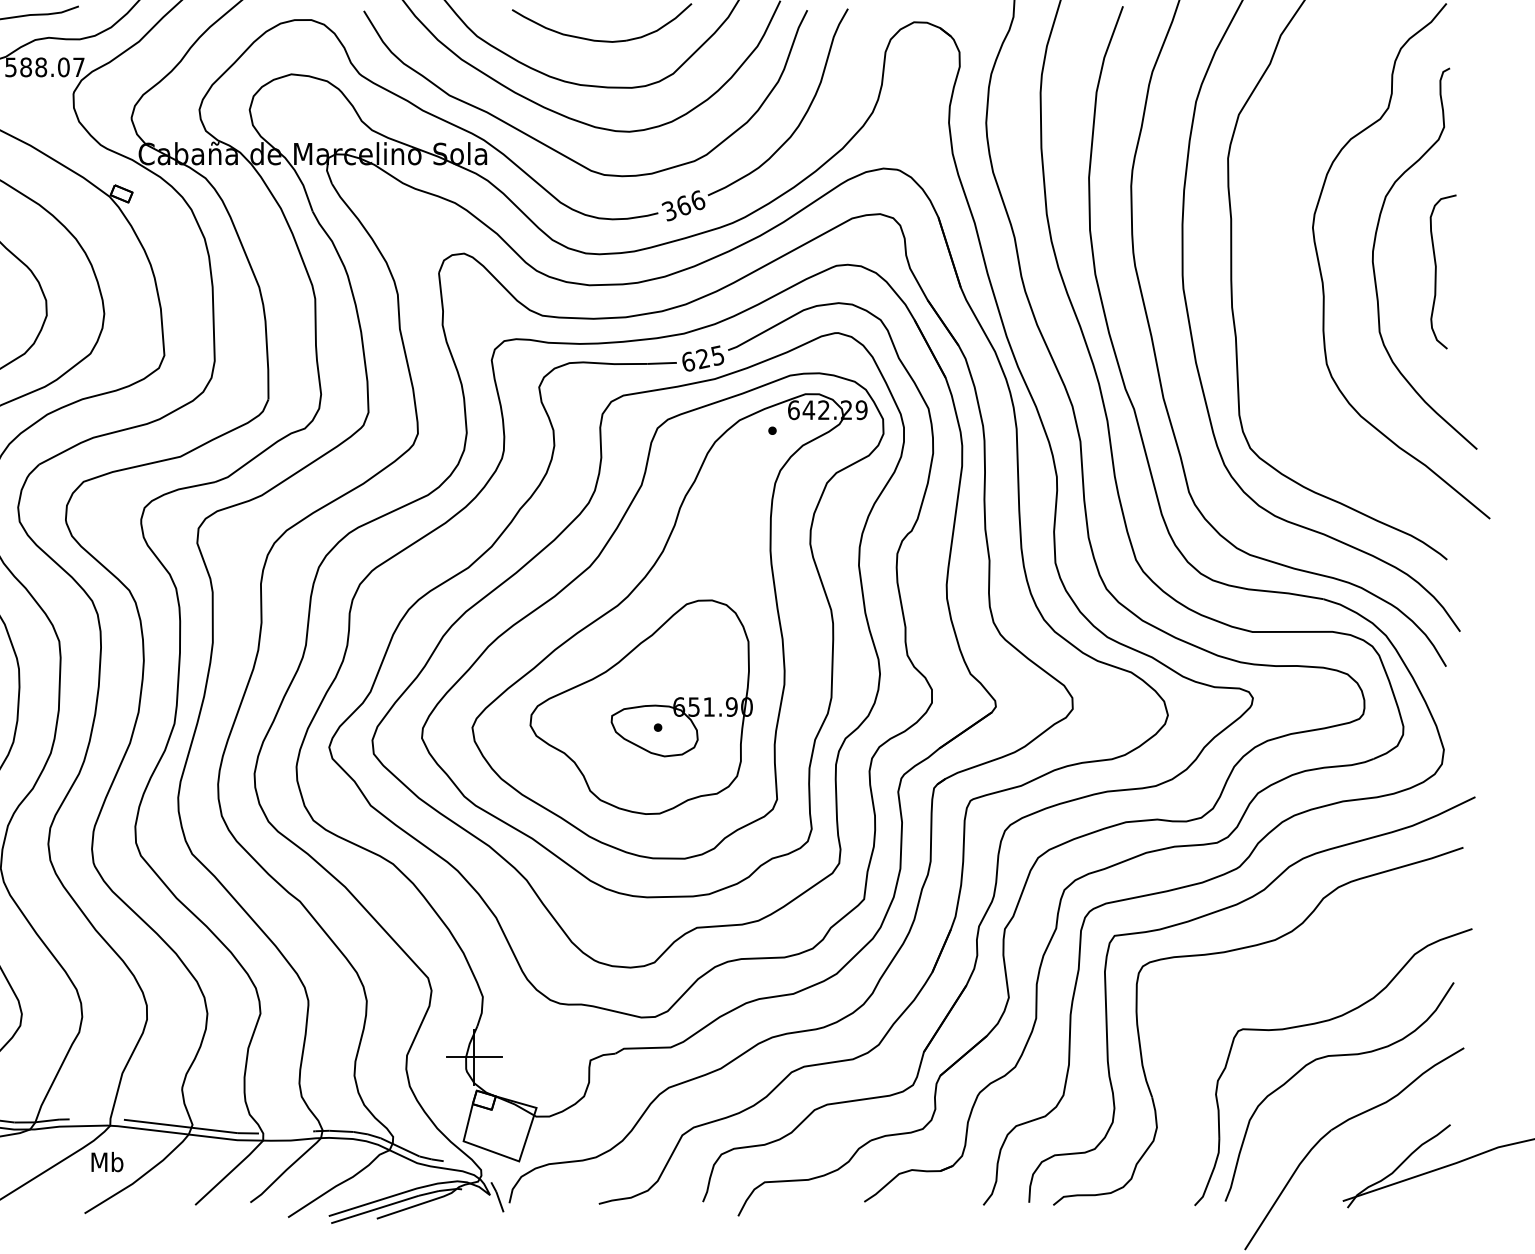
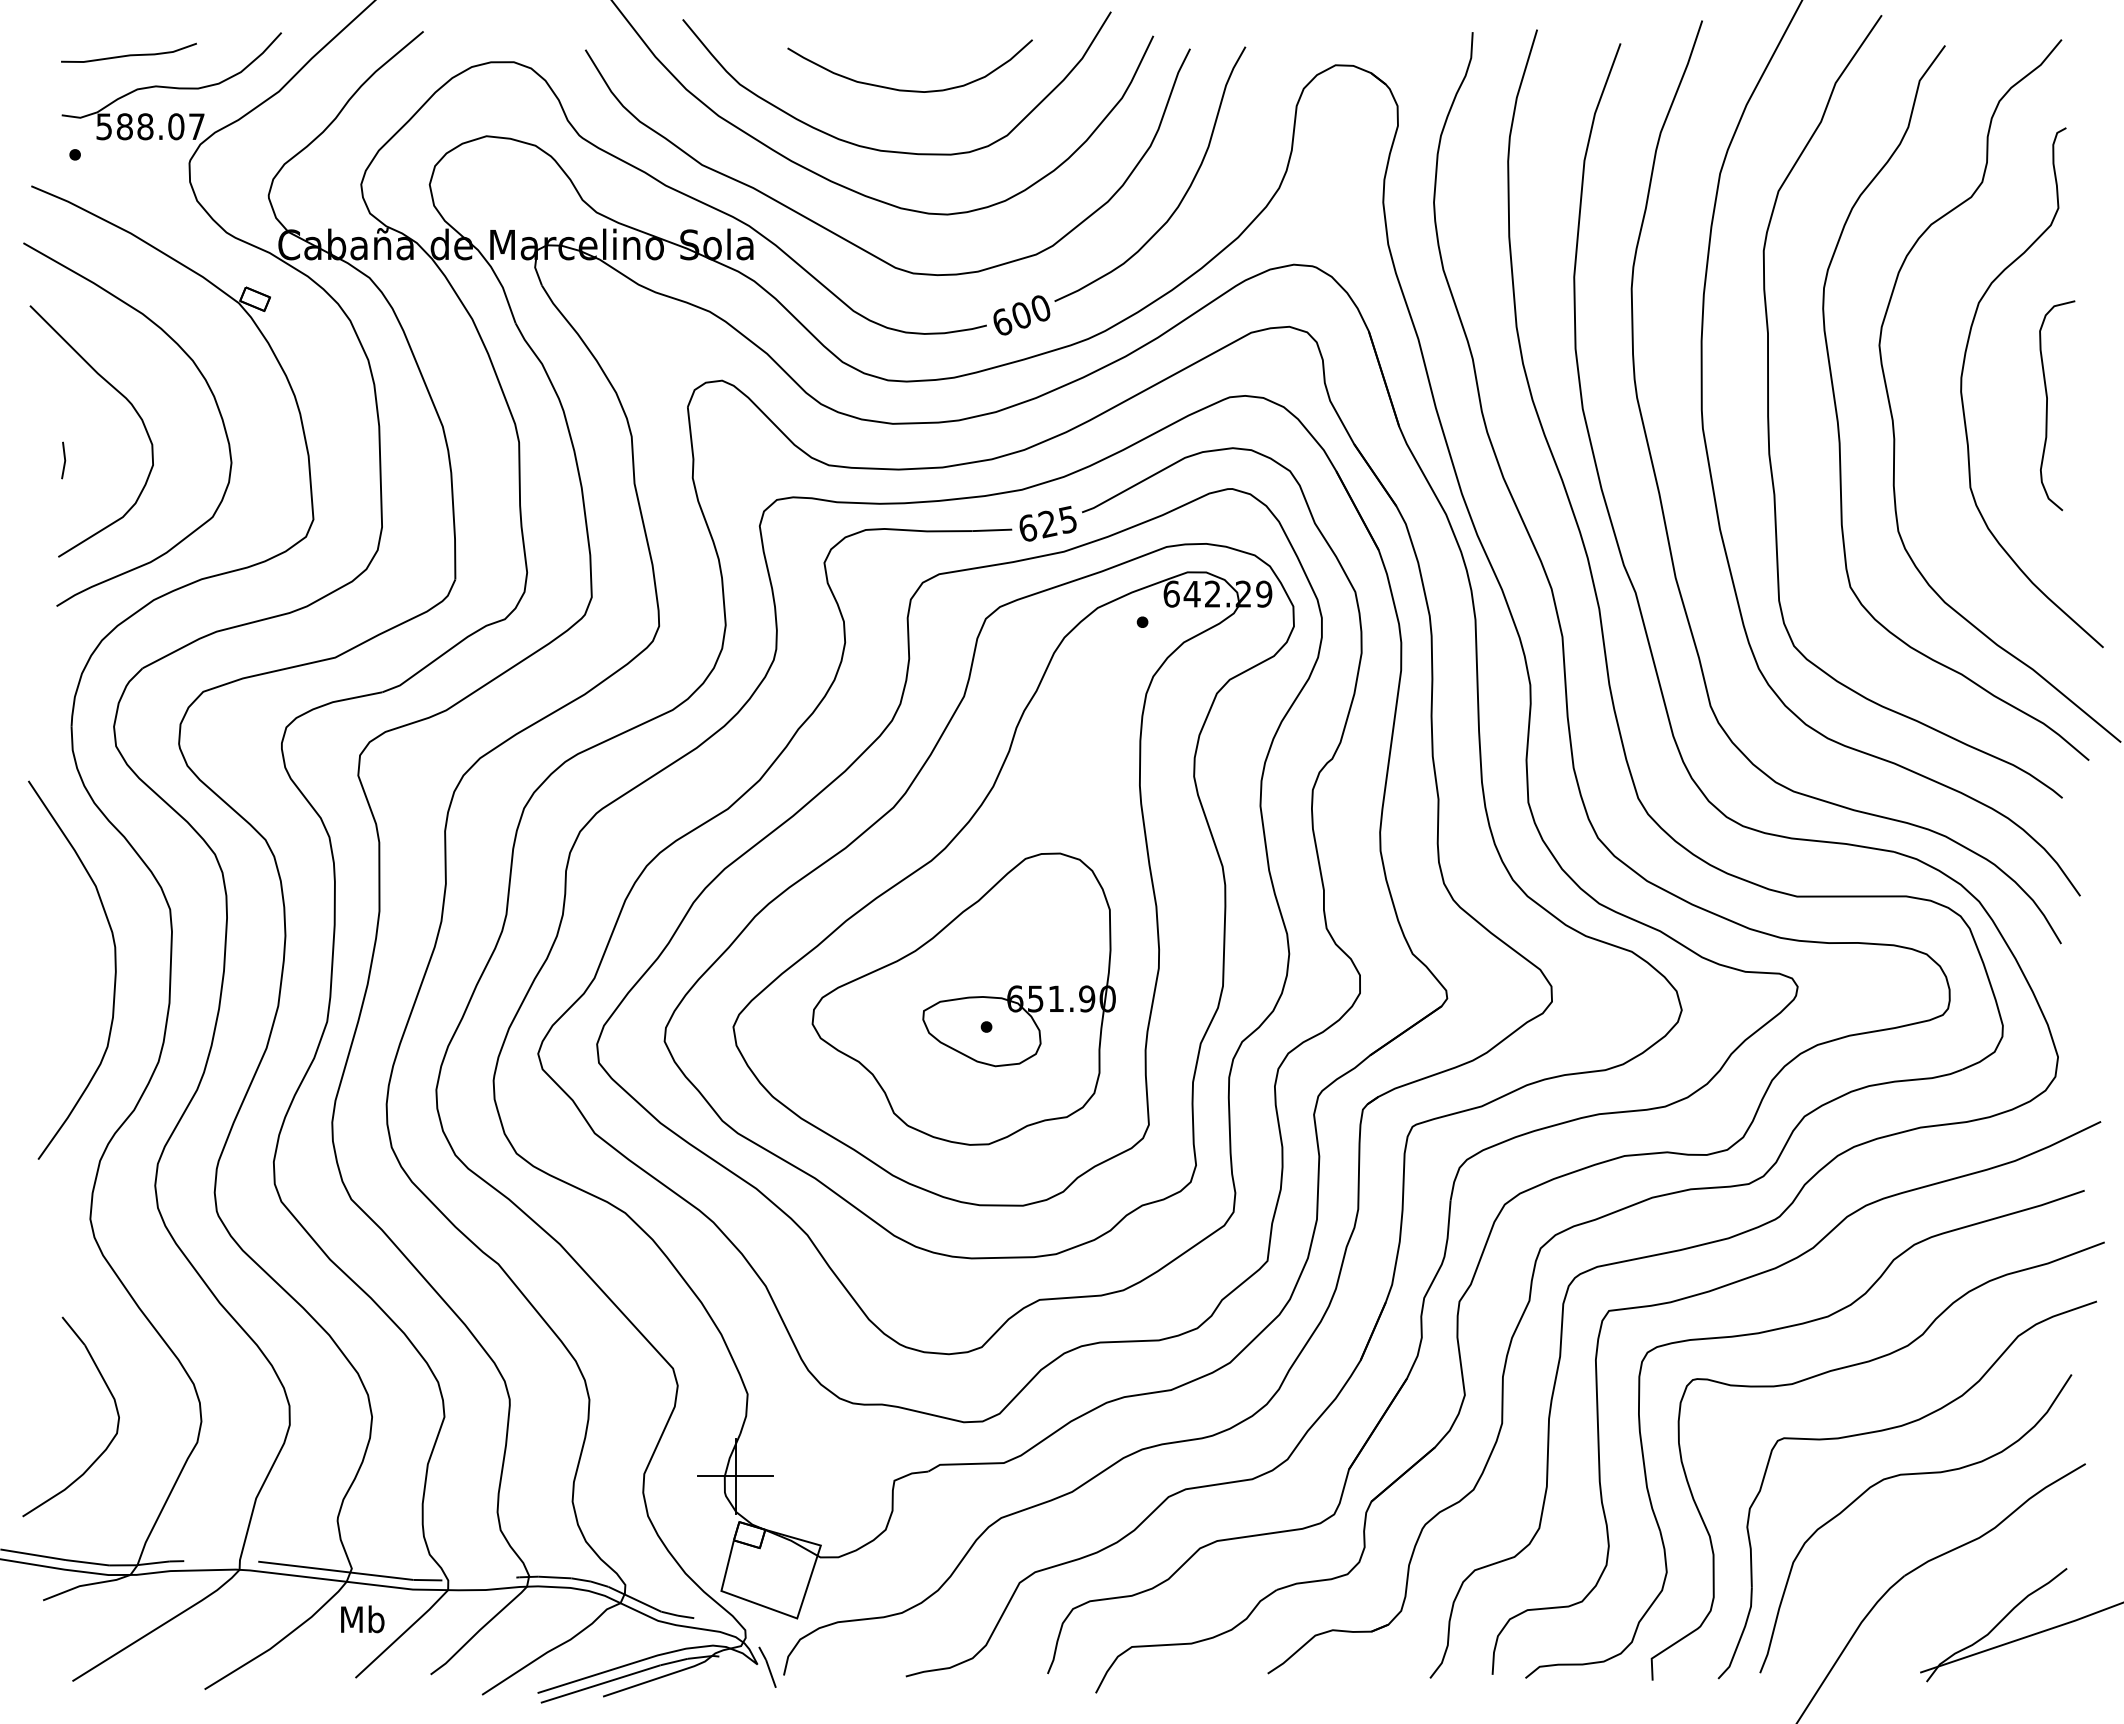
text: (682, 205) -> (1020, 315), 366 -> 600
curve: (1282, 281) -> (1838, 418), added
part: (1293, 976) -> (1853, 1366), added
text: (107, 1162) -> (362, 1619), moved

